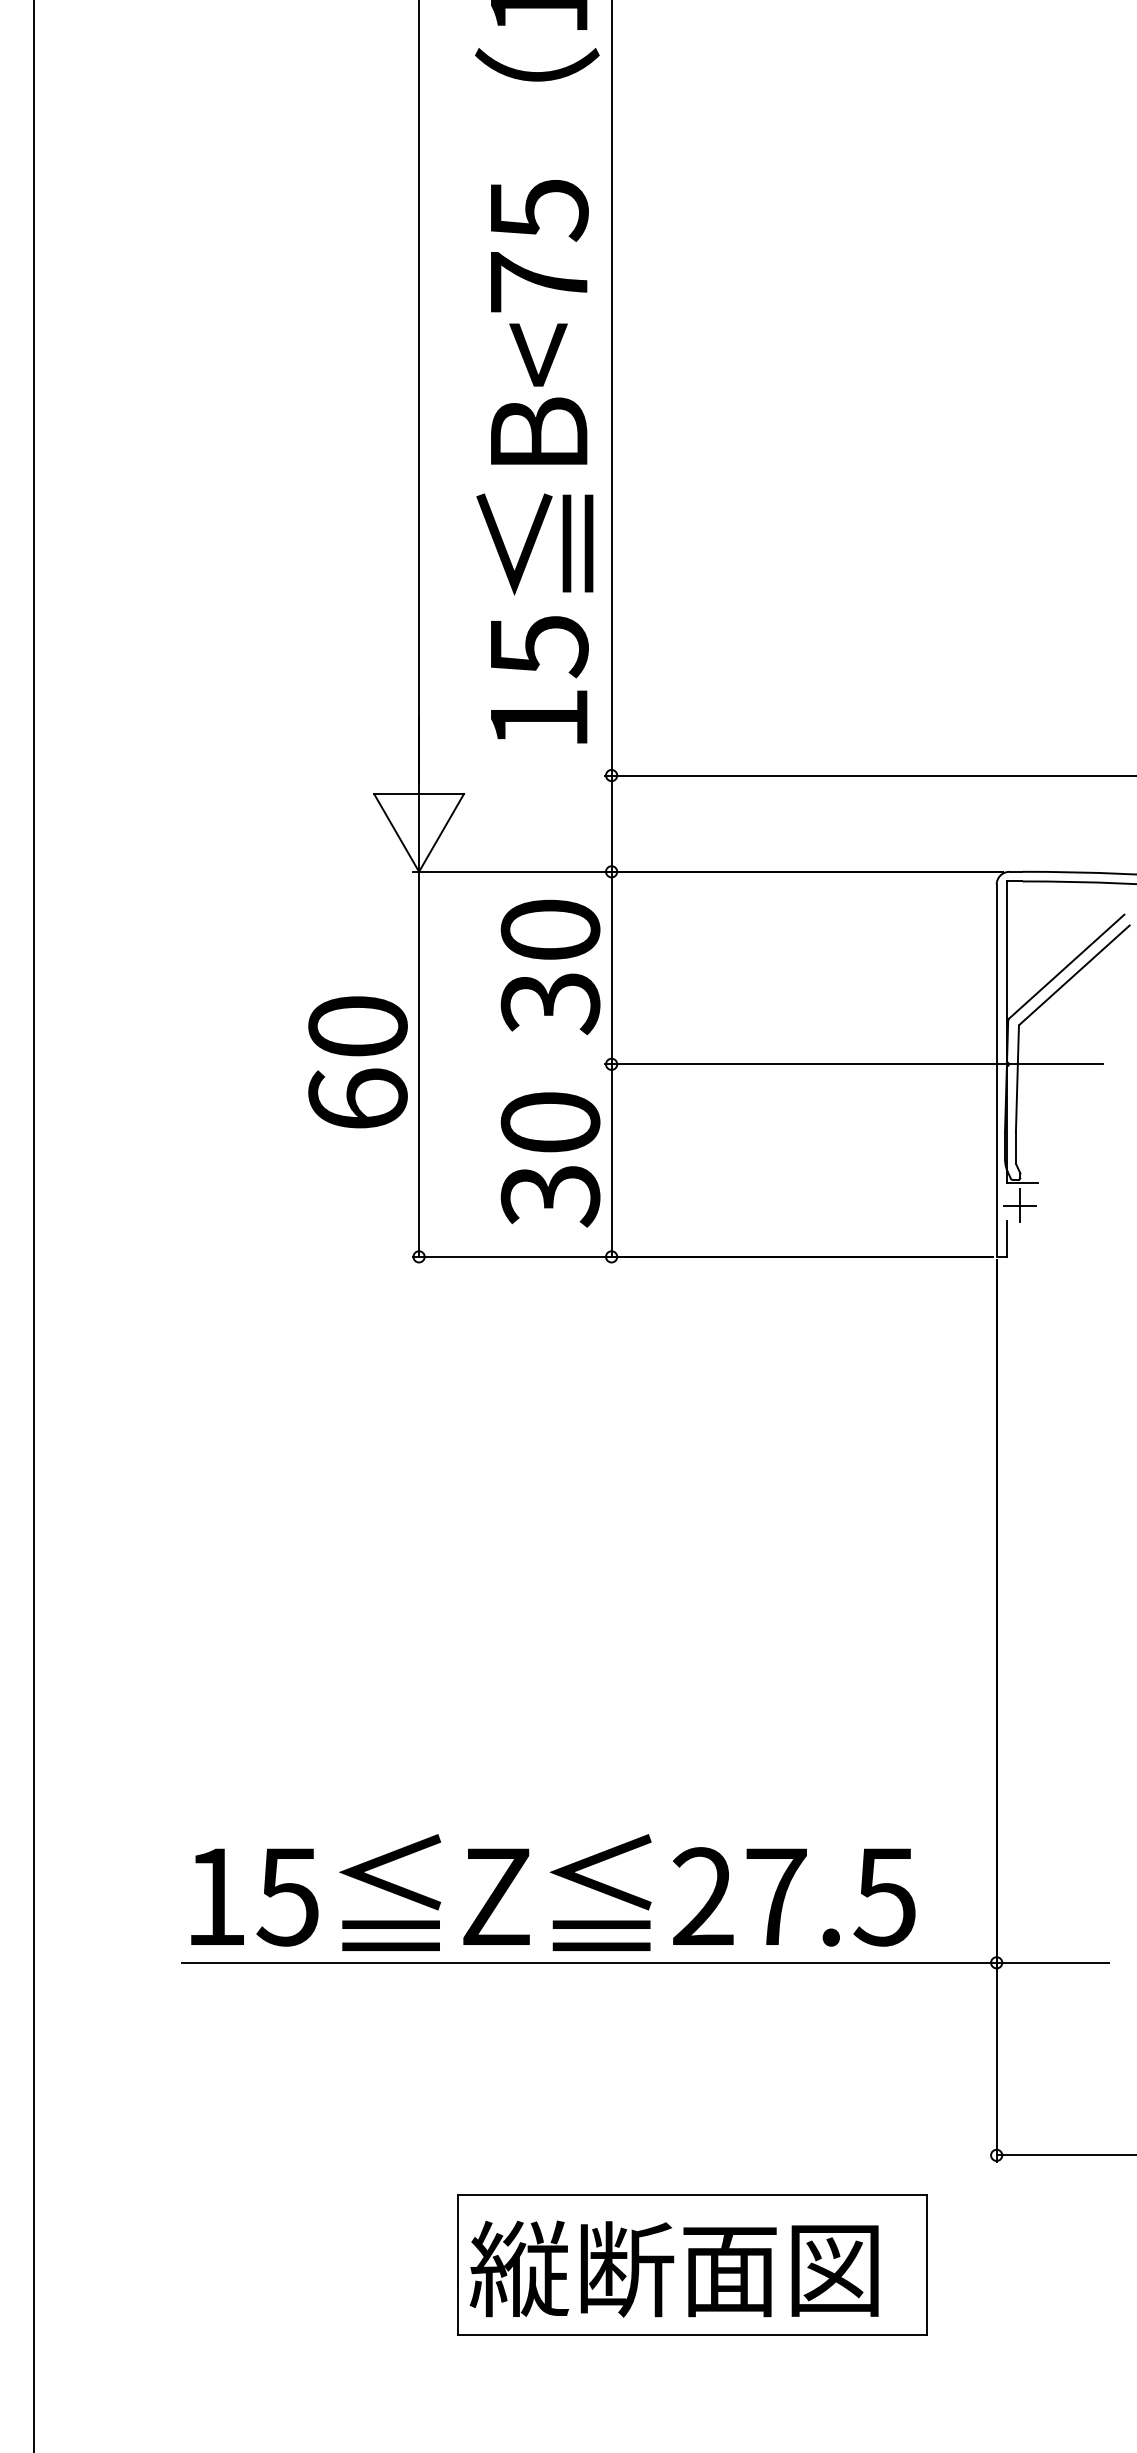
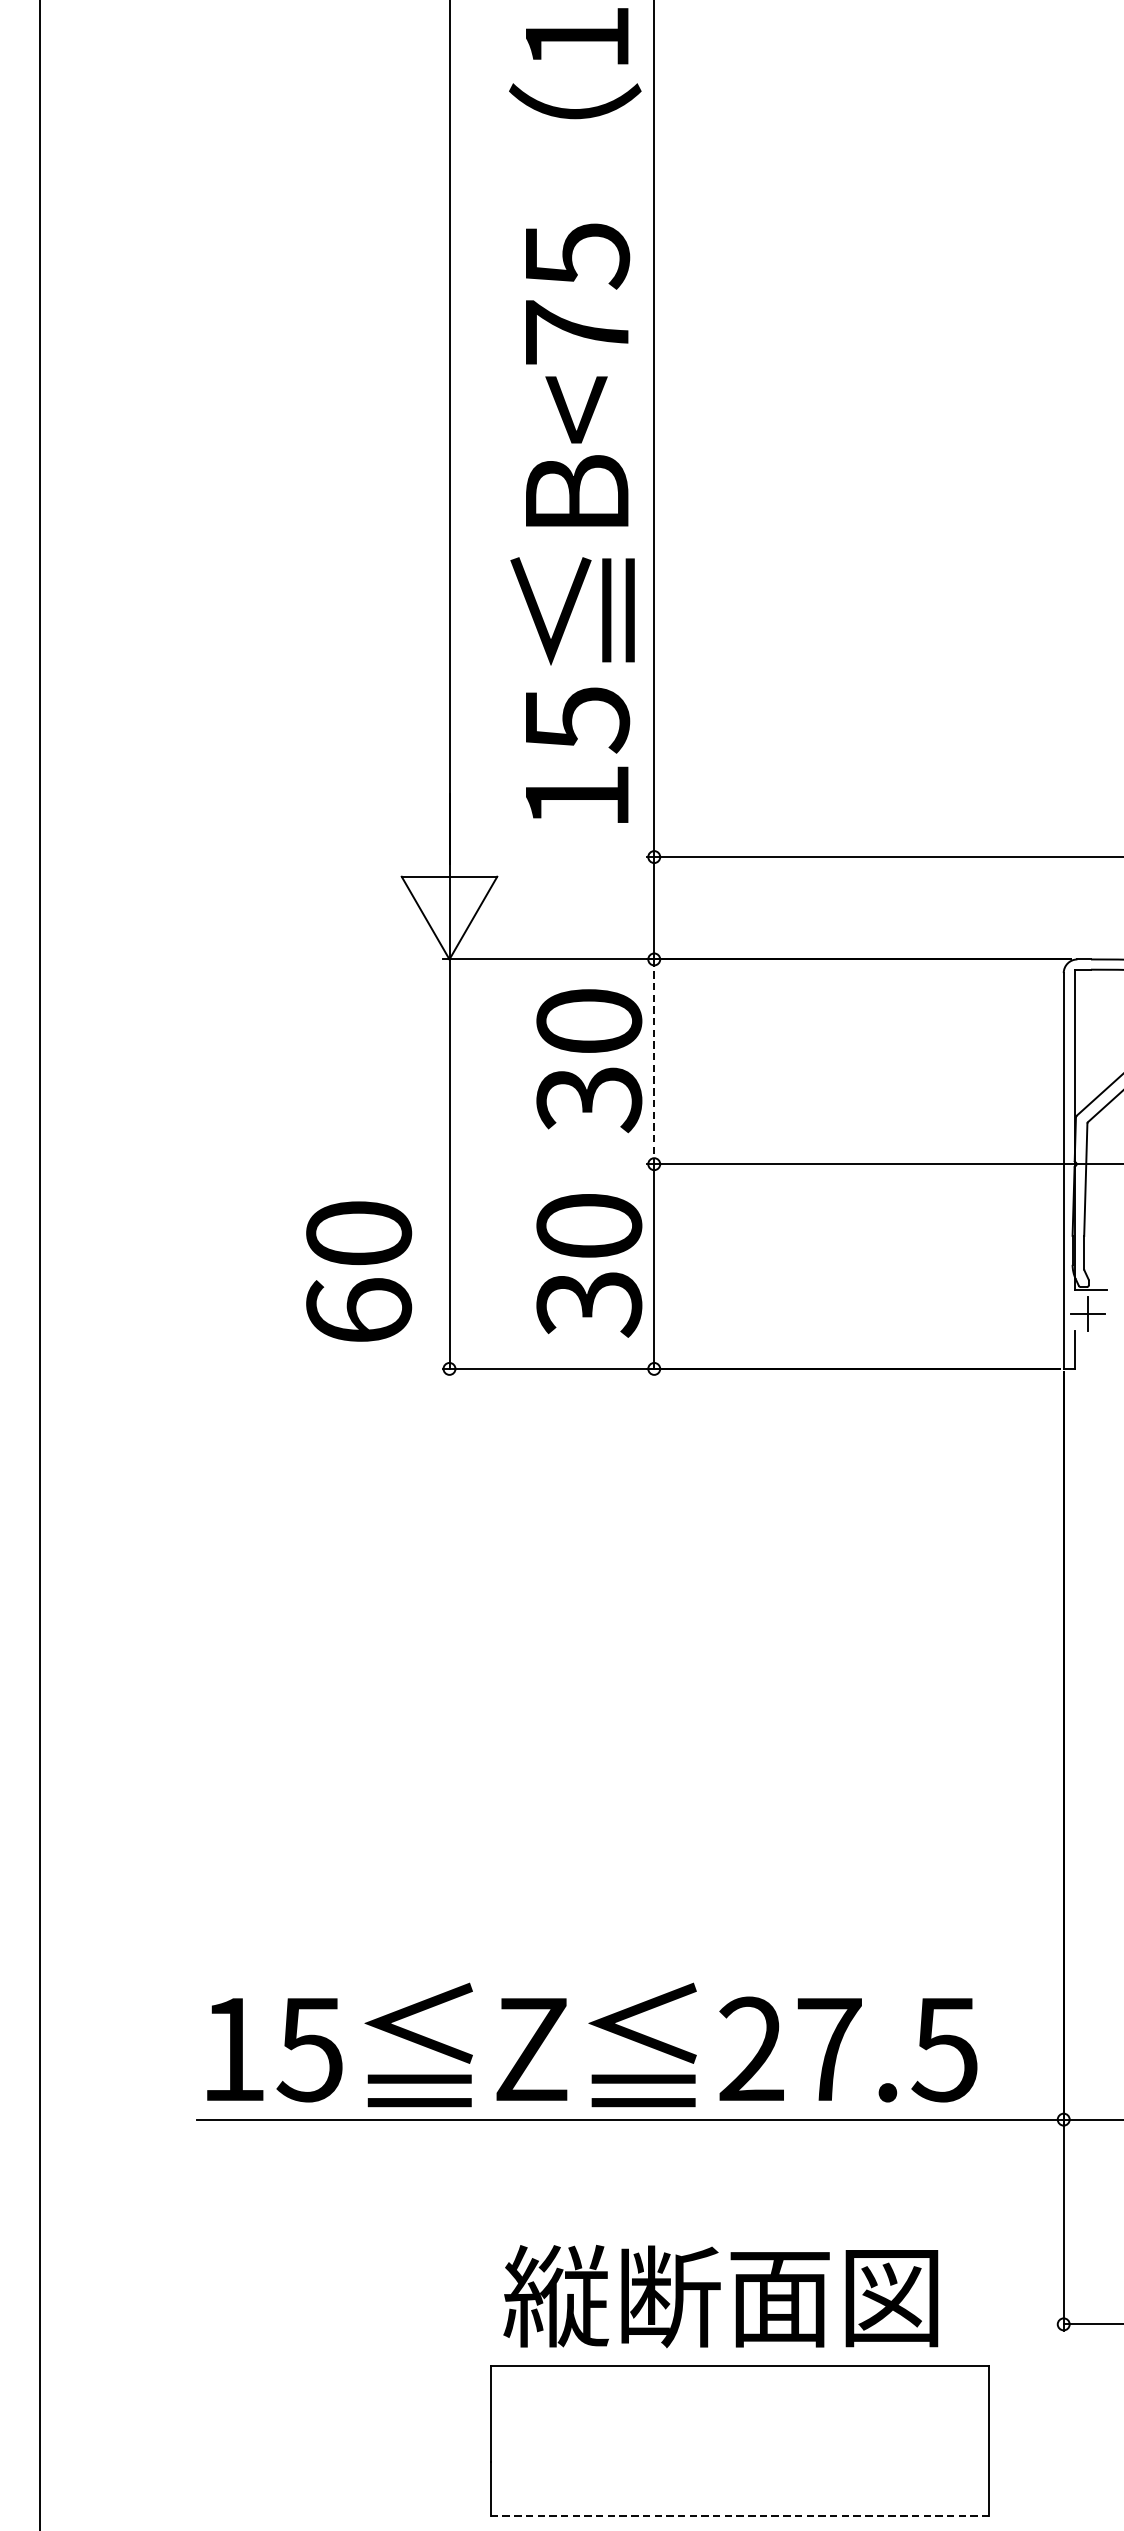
line: (611, 968) -> (654, 1062), solid -> dashed
text: (357, 1062) -> (358, 1271), moved
text: (673, 2268) -> (720, 2295), moved
line: (692, 2335) -> (740, 2515), solid -> dashed

